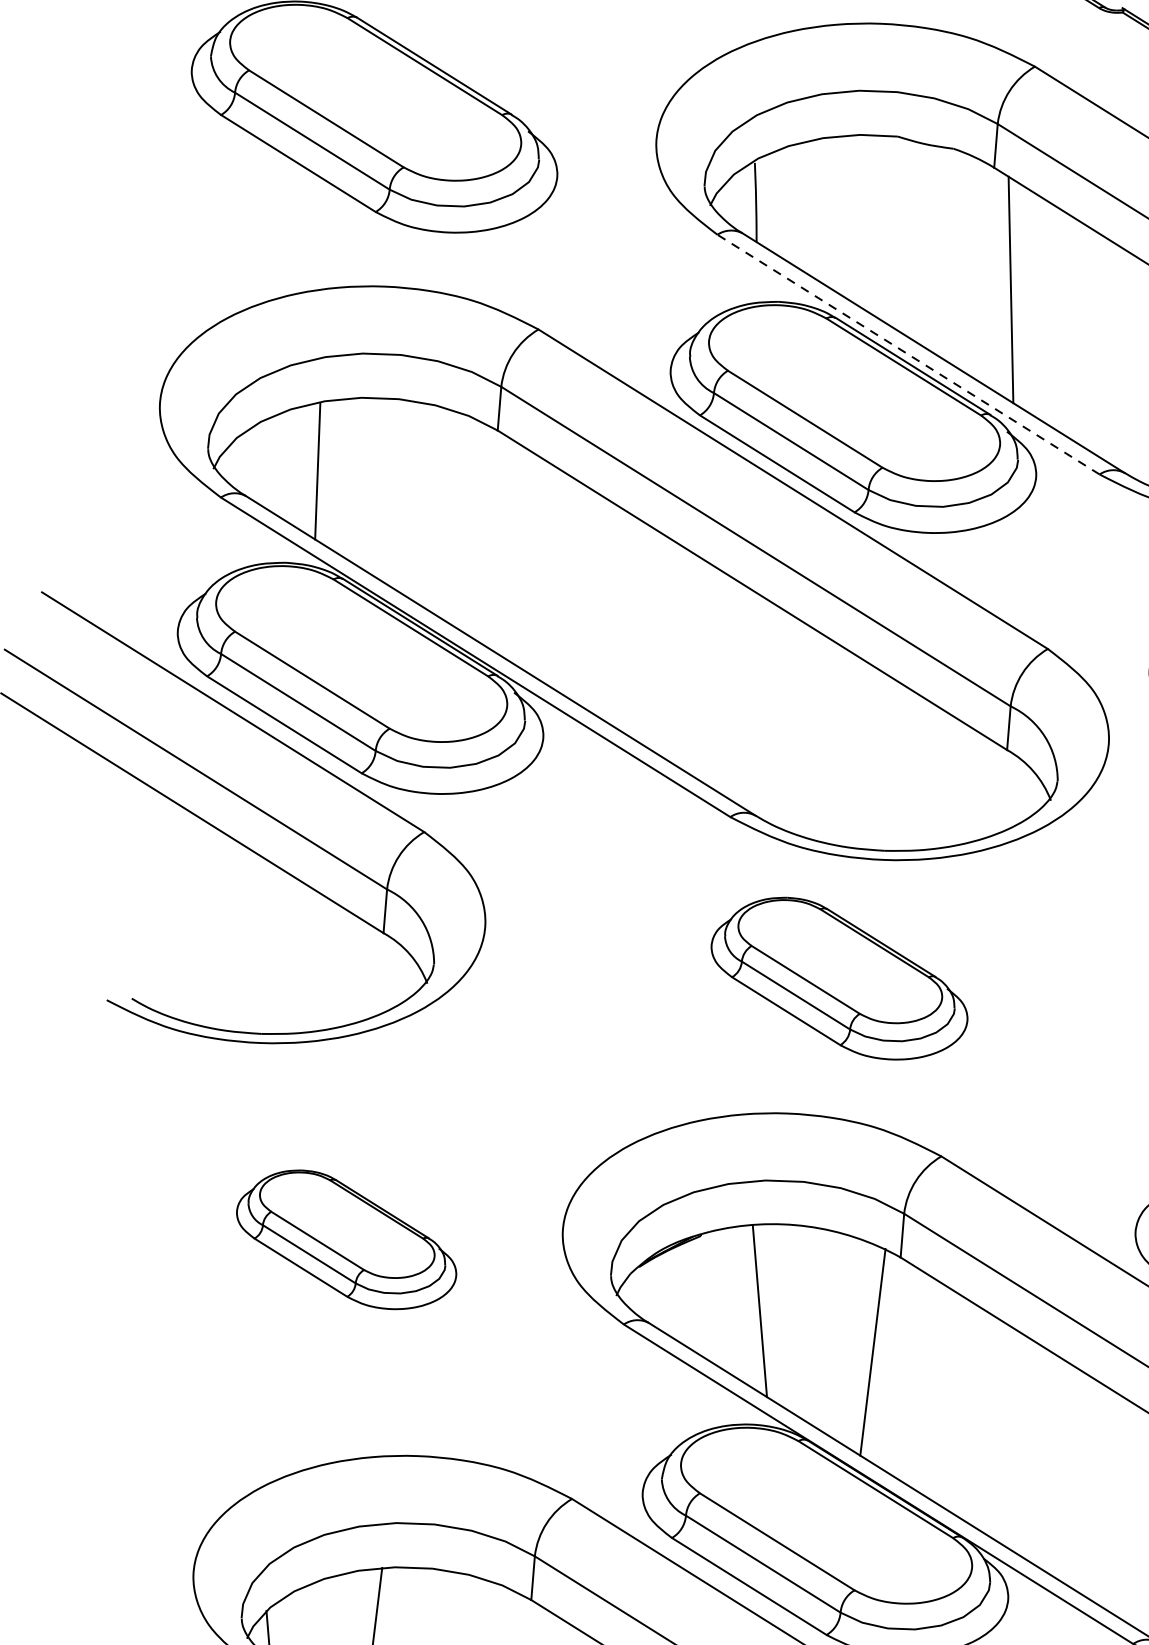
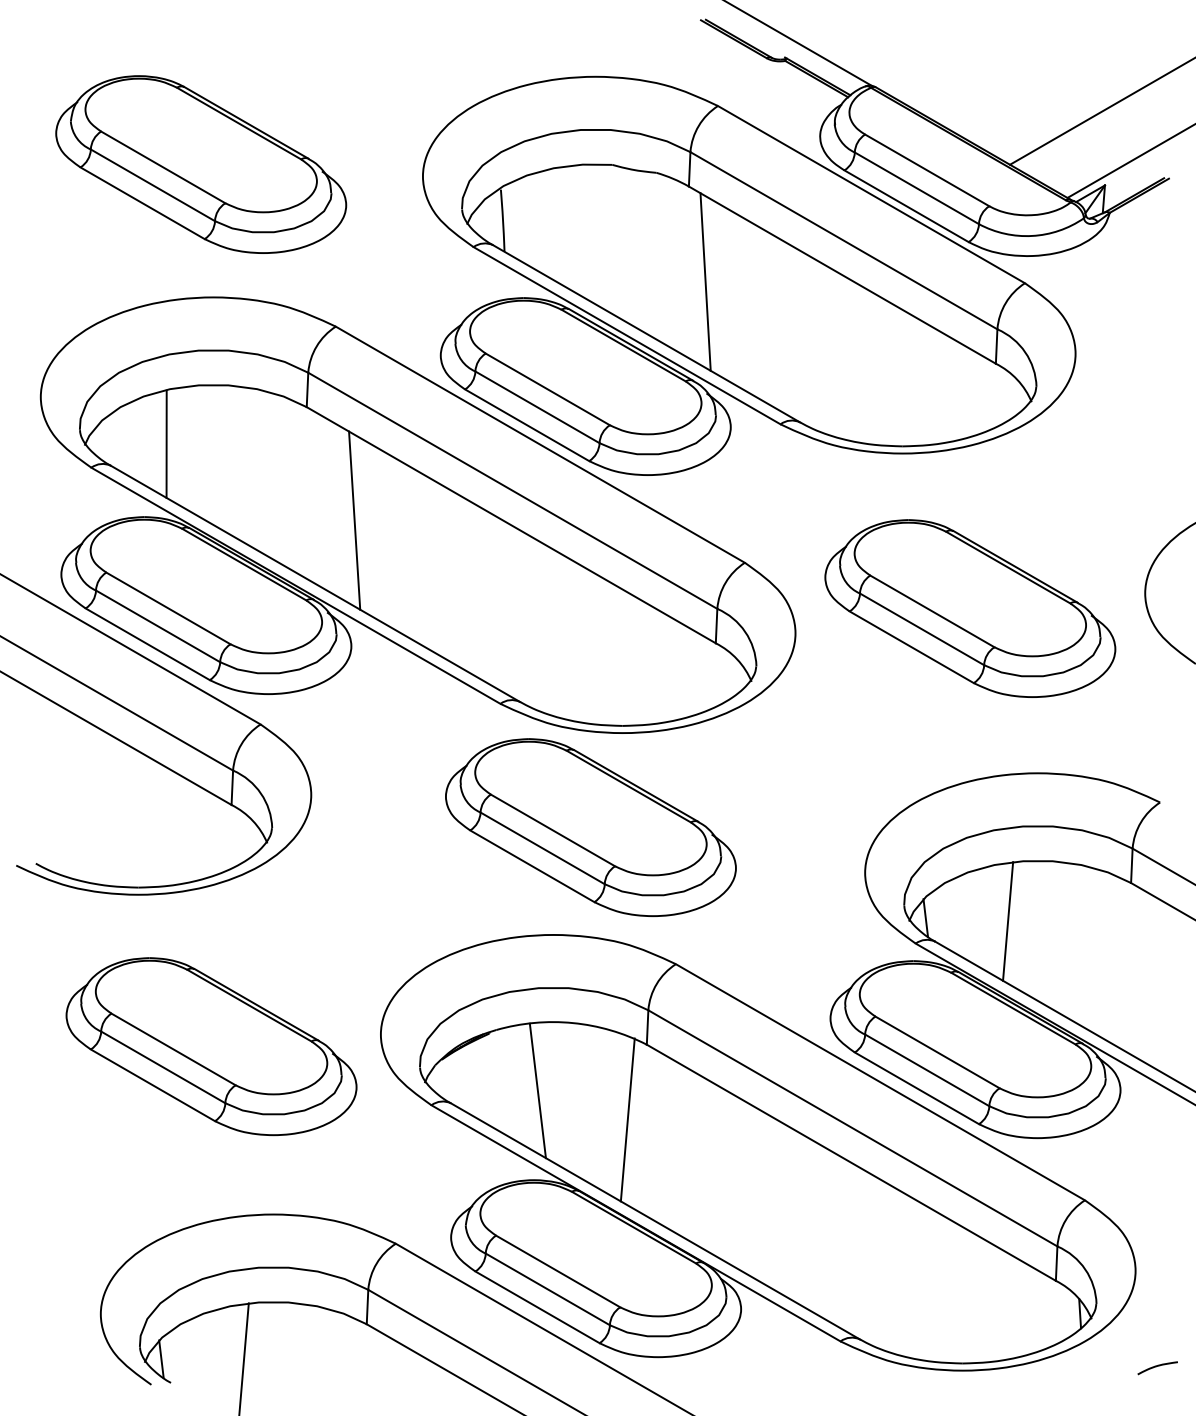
line: (907, 354) -> (626, 335), dashed -> solid
line: (553, 576) -> (354, 520), added
part: (839, 978) -> (590, 827), size x1.43
part: (346, 1239) -> (211, 1046), size x1.67

